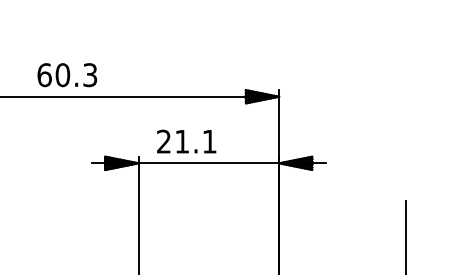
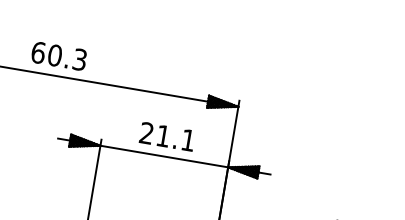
text: (67, 75) -> (59, 56), moved
text: (186, 141) -> (167, 136), moved

